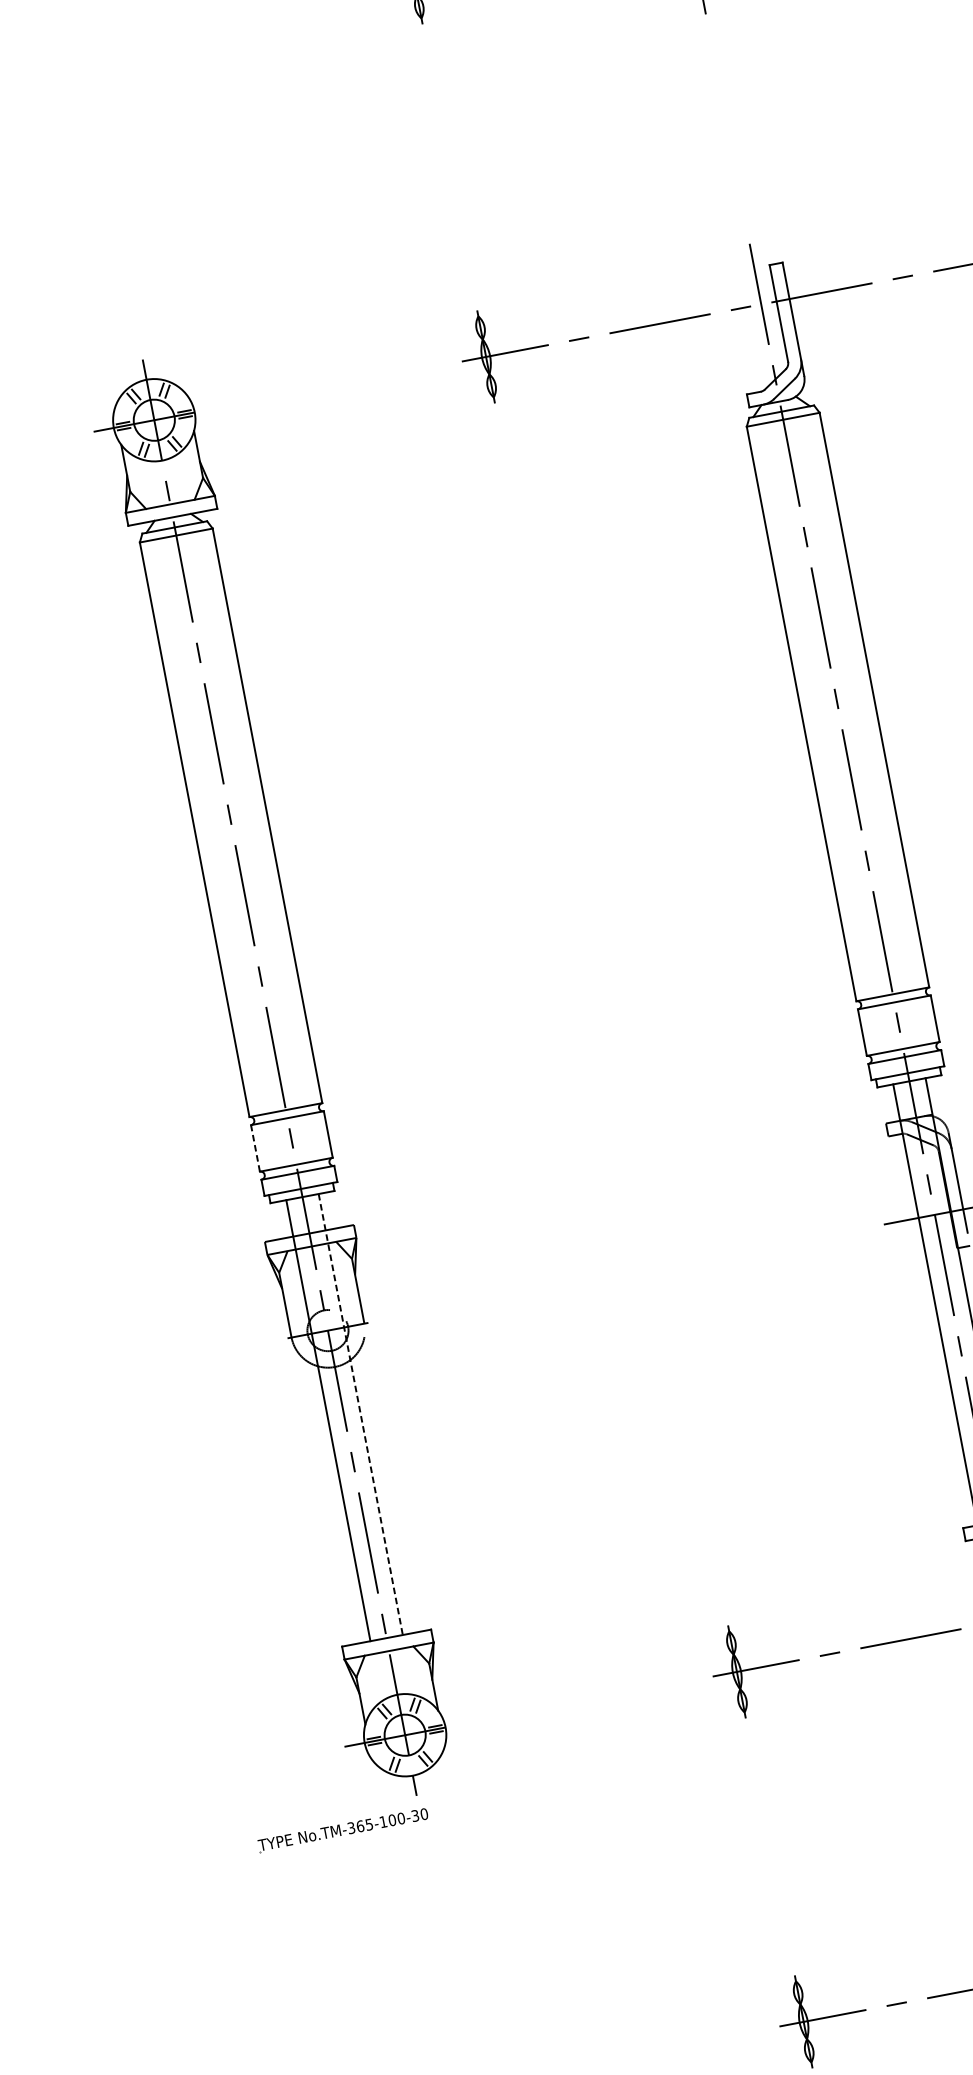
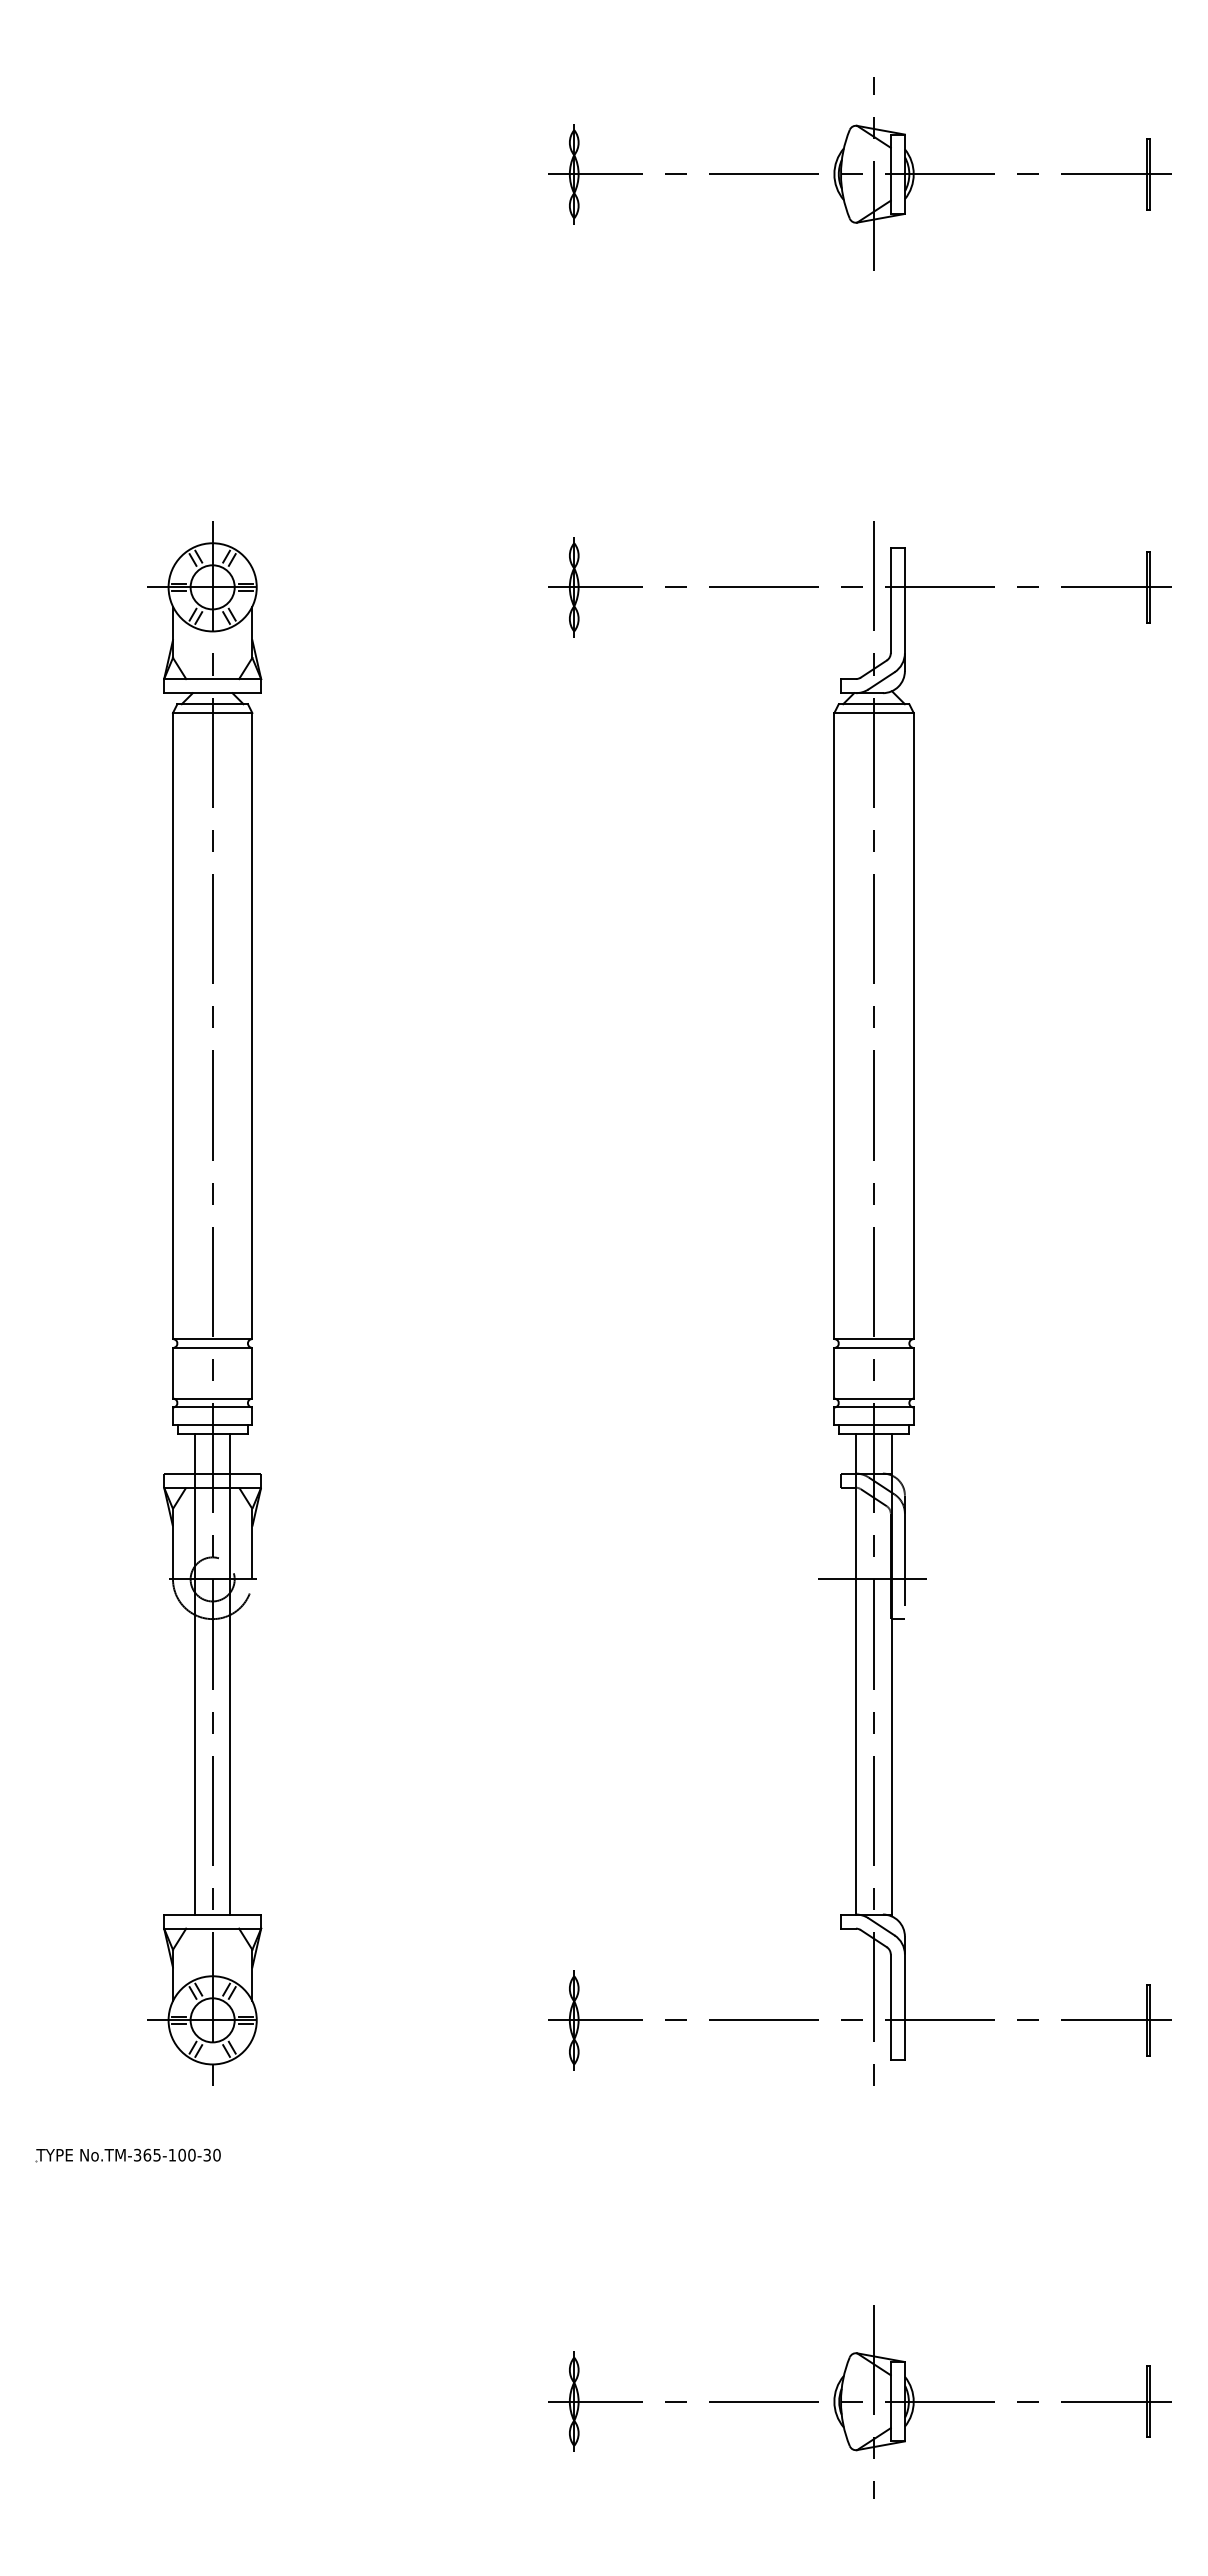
line: (254, 1147) -> (172, 1372), dashed -> solid
line: (360, 1414) -> (230, 1674), dashed -> solid
part: (342, 1830) -> (127, 2155), moved

